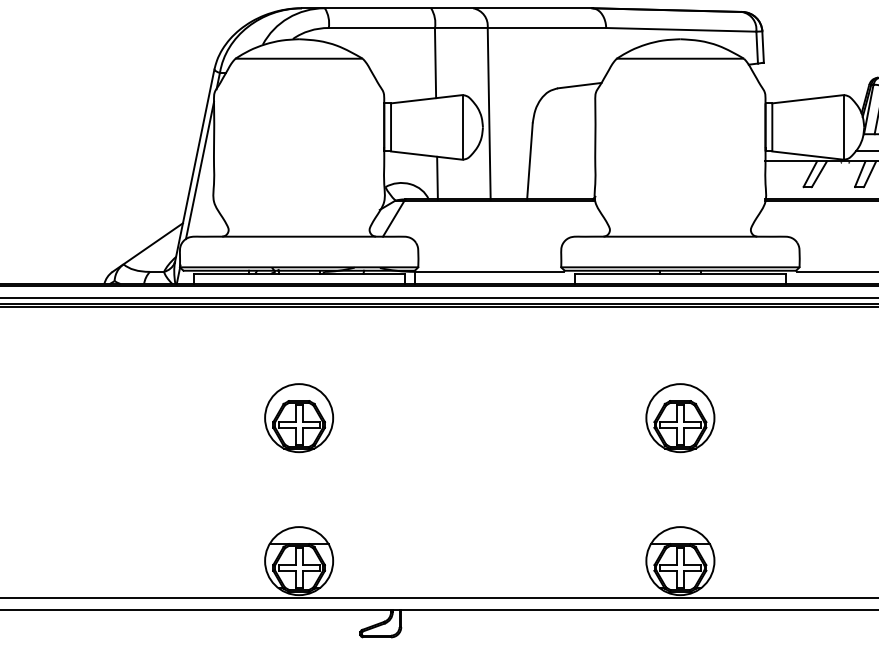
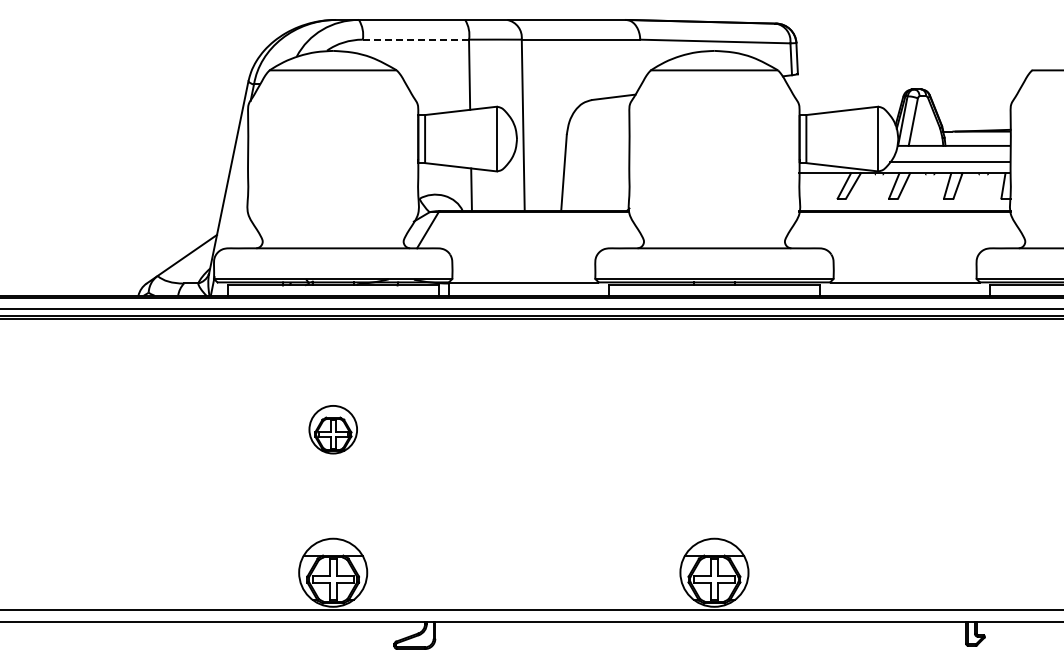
line: (381, 27) -> (415, 39), solid -> dashed
line: (200, 169) -> (234, 181), removed
part: (299, 417) -> (333, 429), size x0.7
part: (680, 417) -> (714, 429), removed

